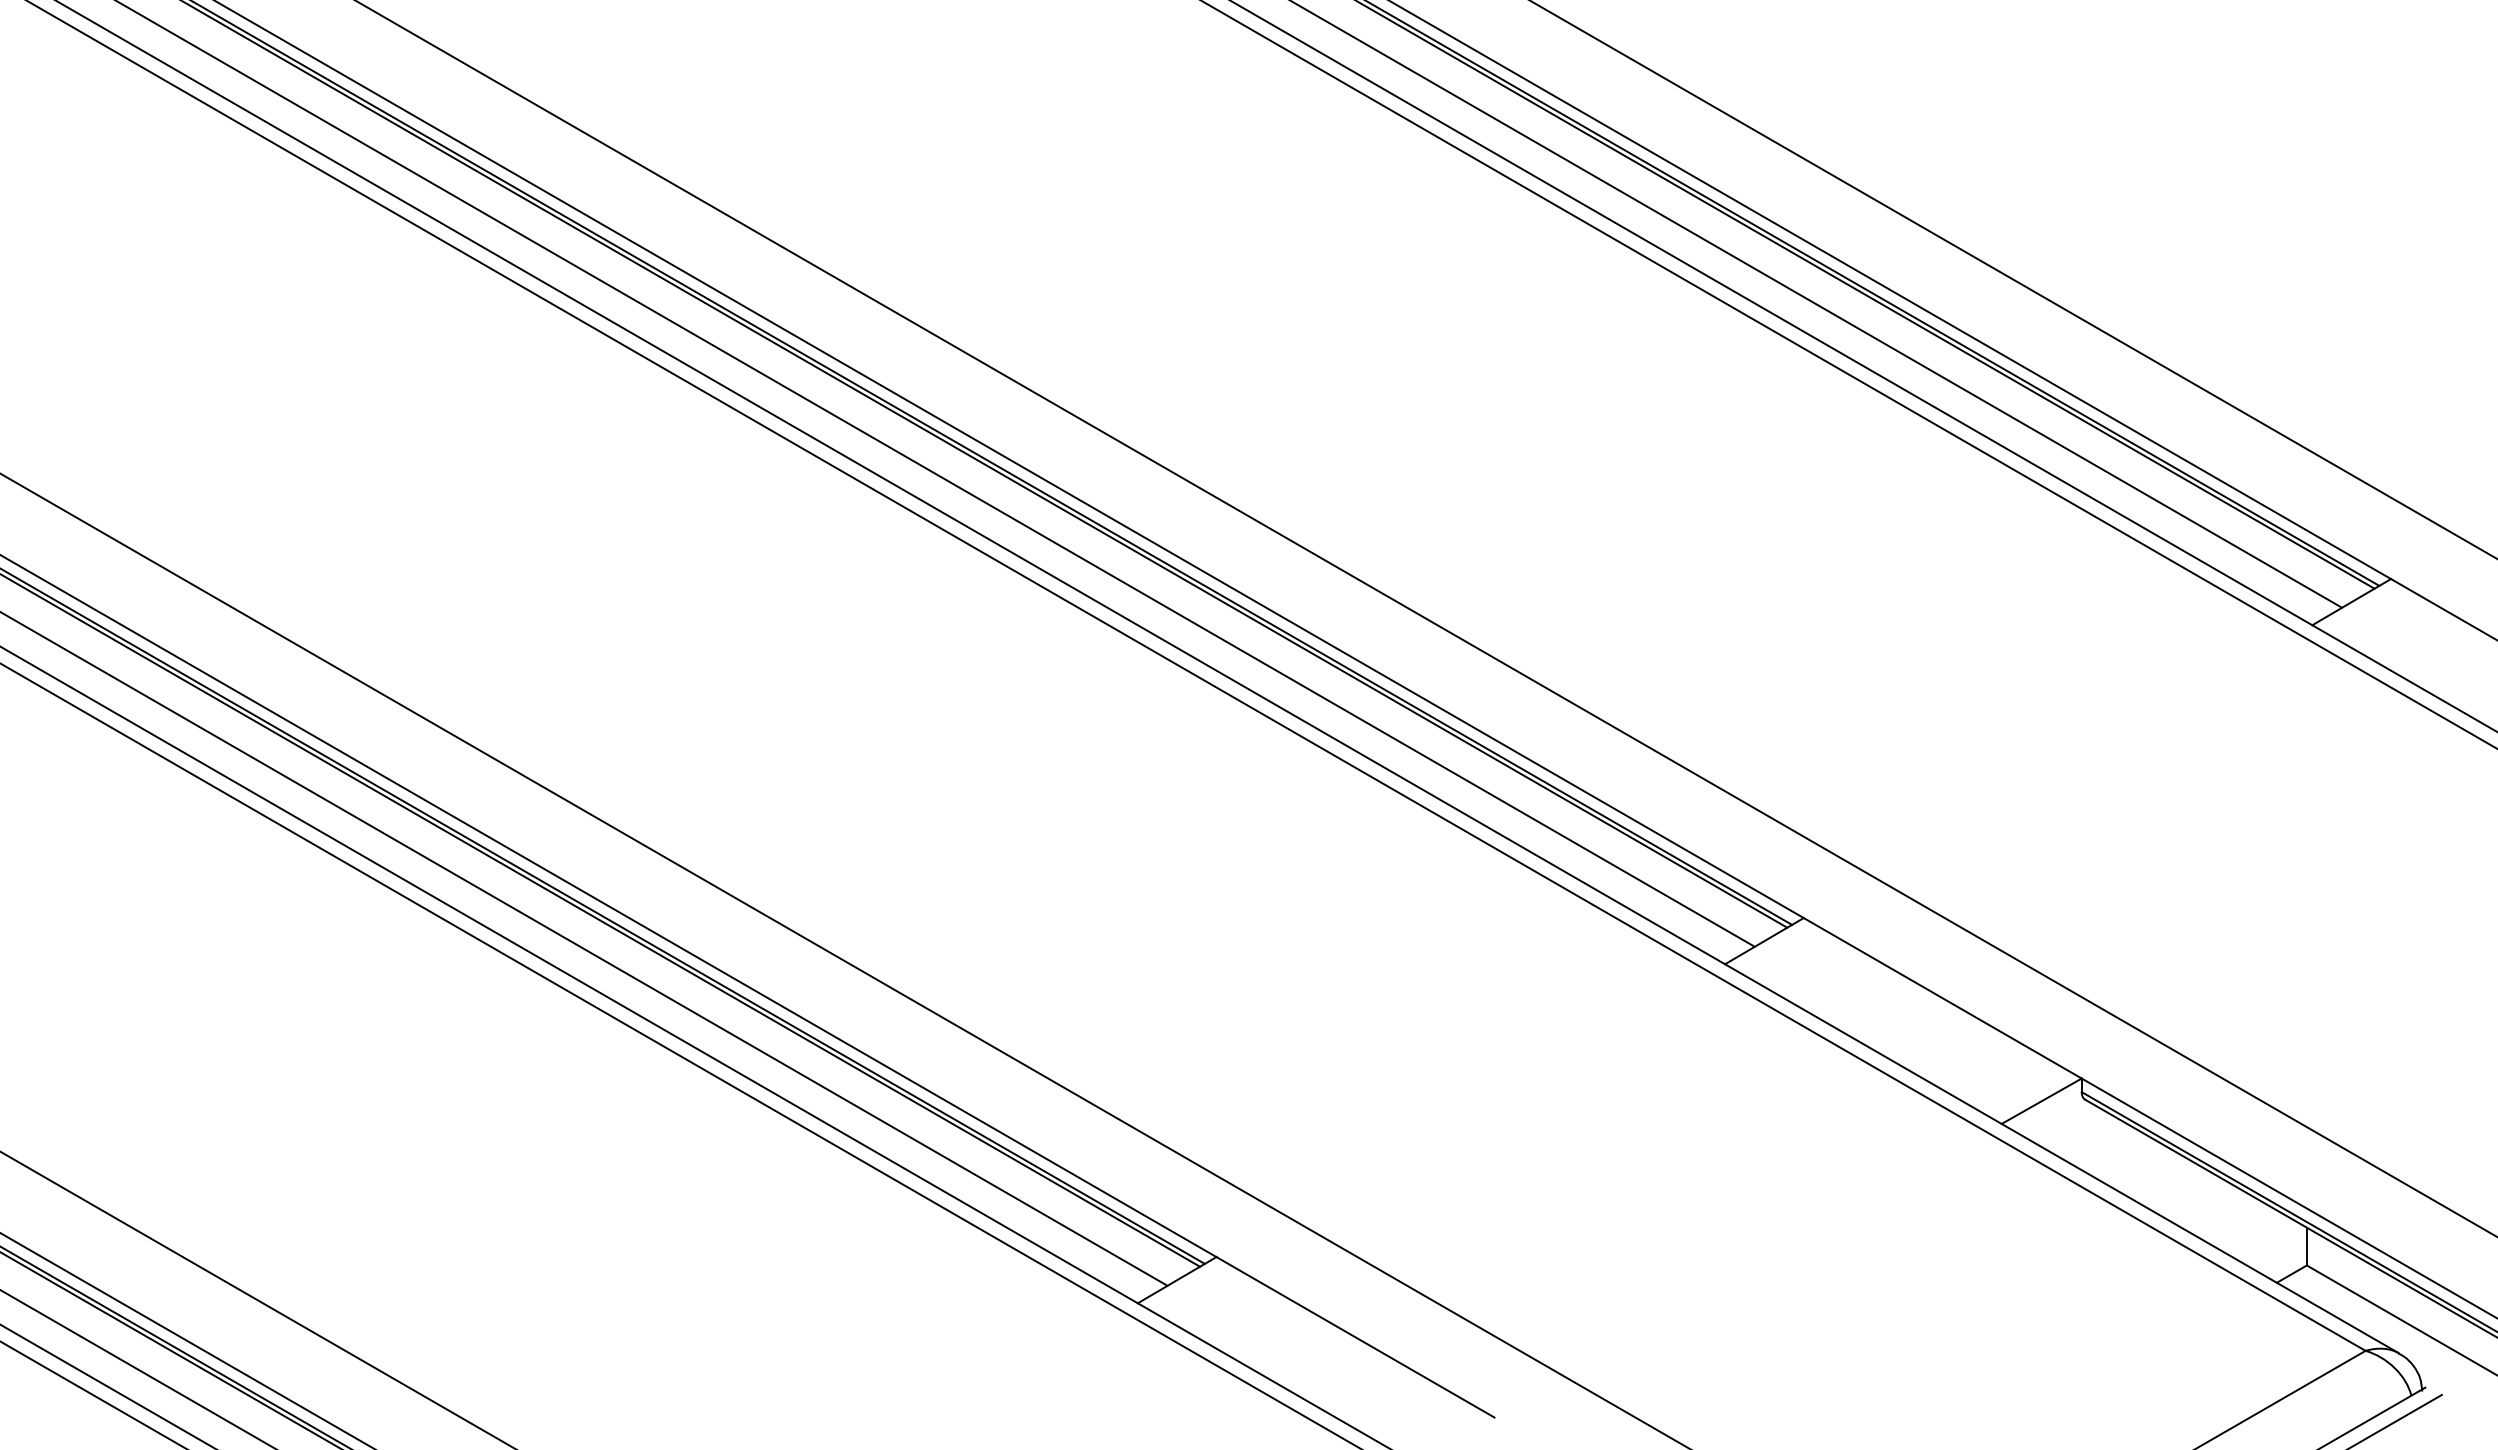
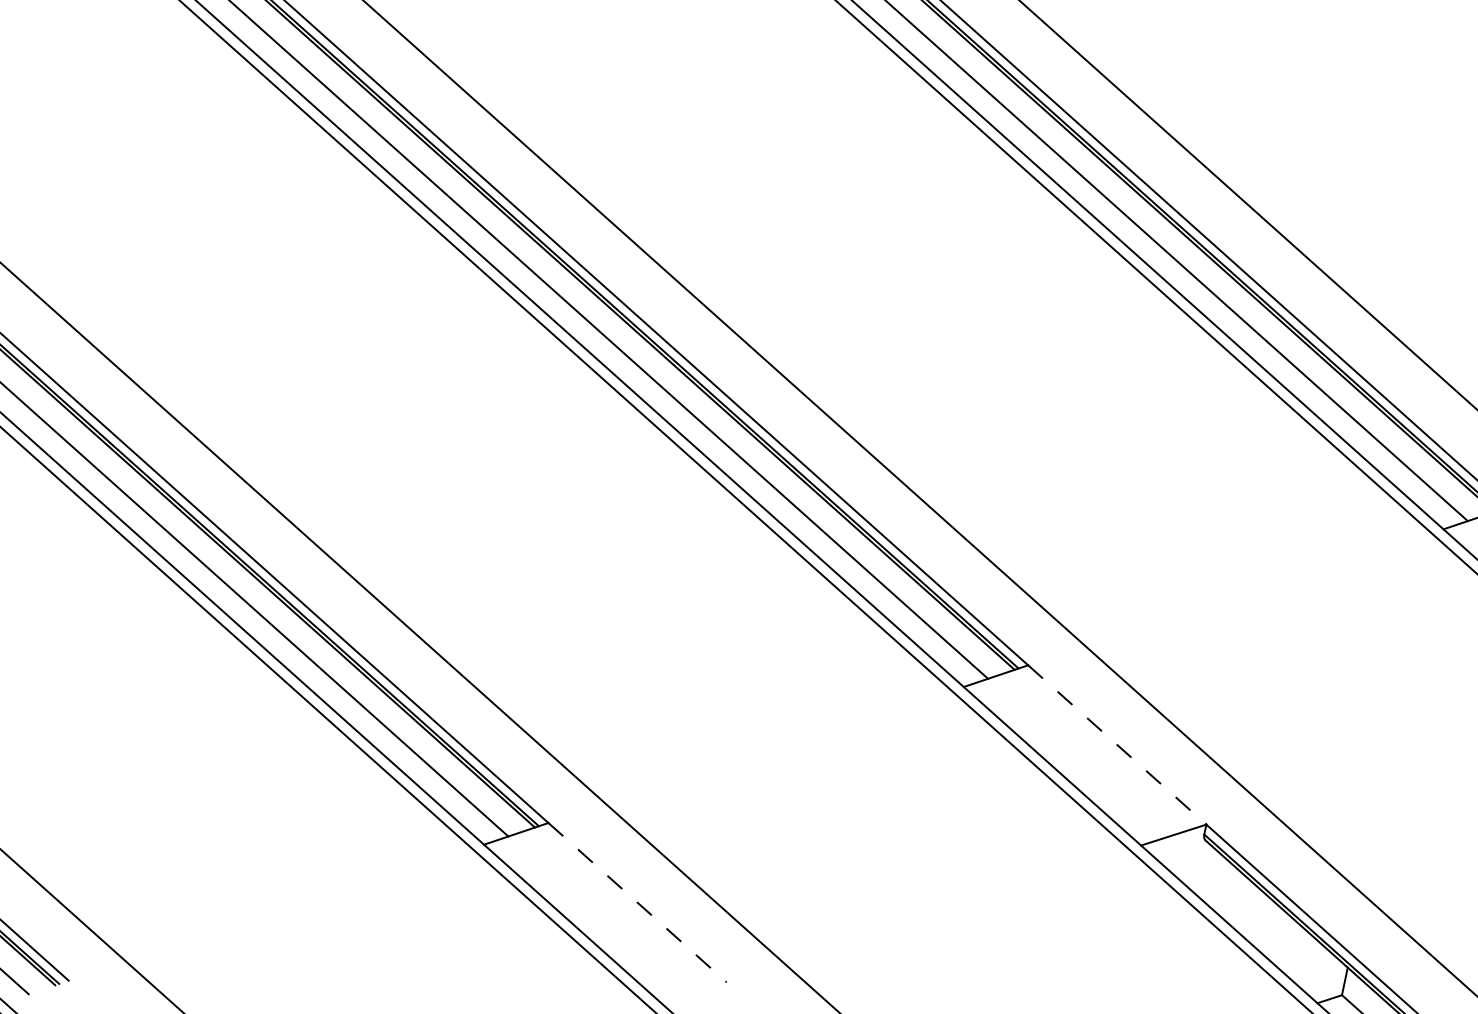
line: (1943, 998) -> (1117, 745), solid -> dashed
line: (1355, 1337) -> (637, 902), solid -> dashed

